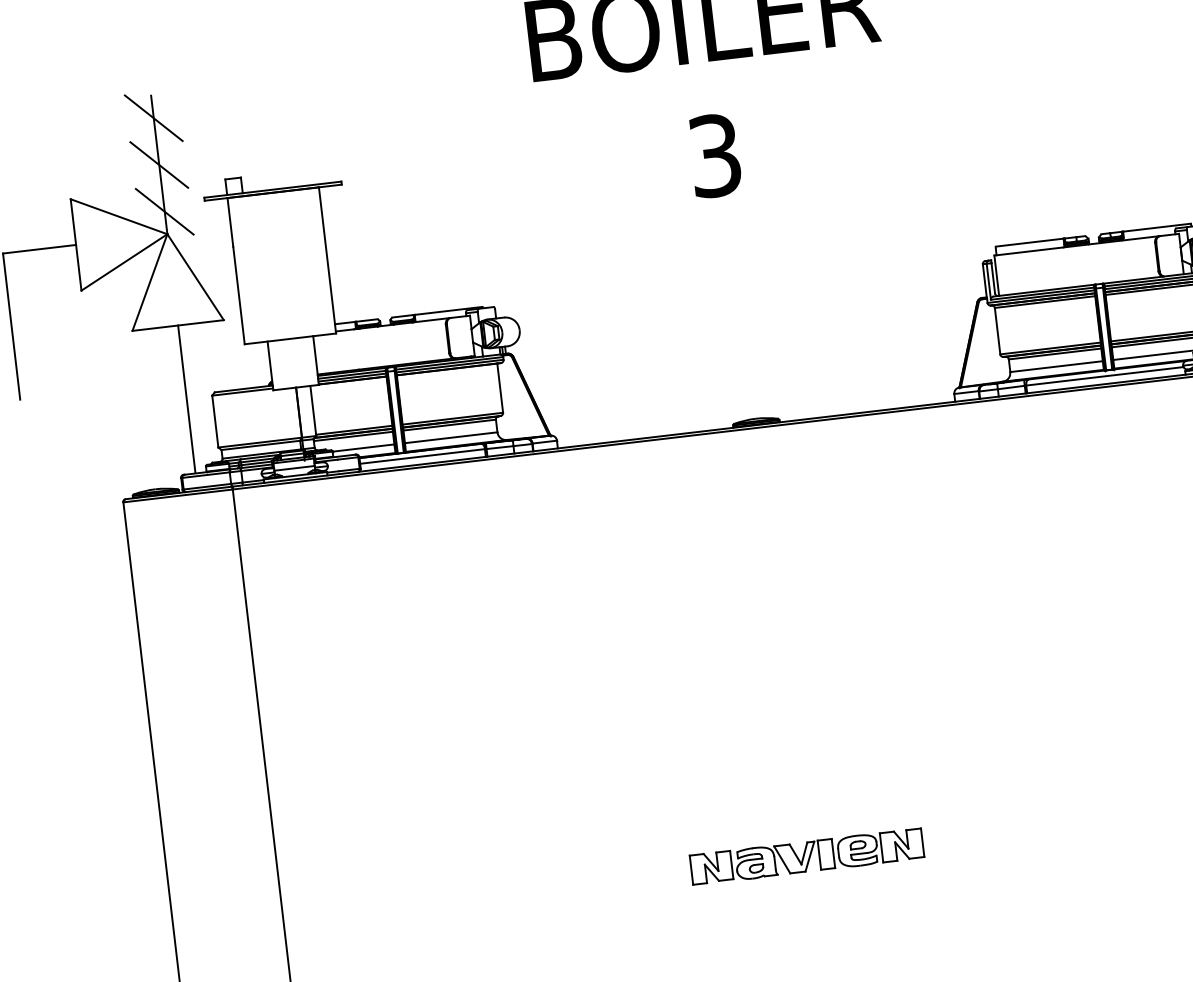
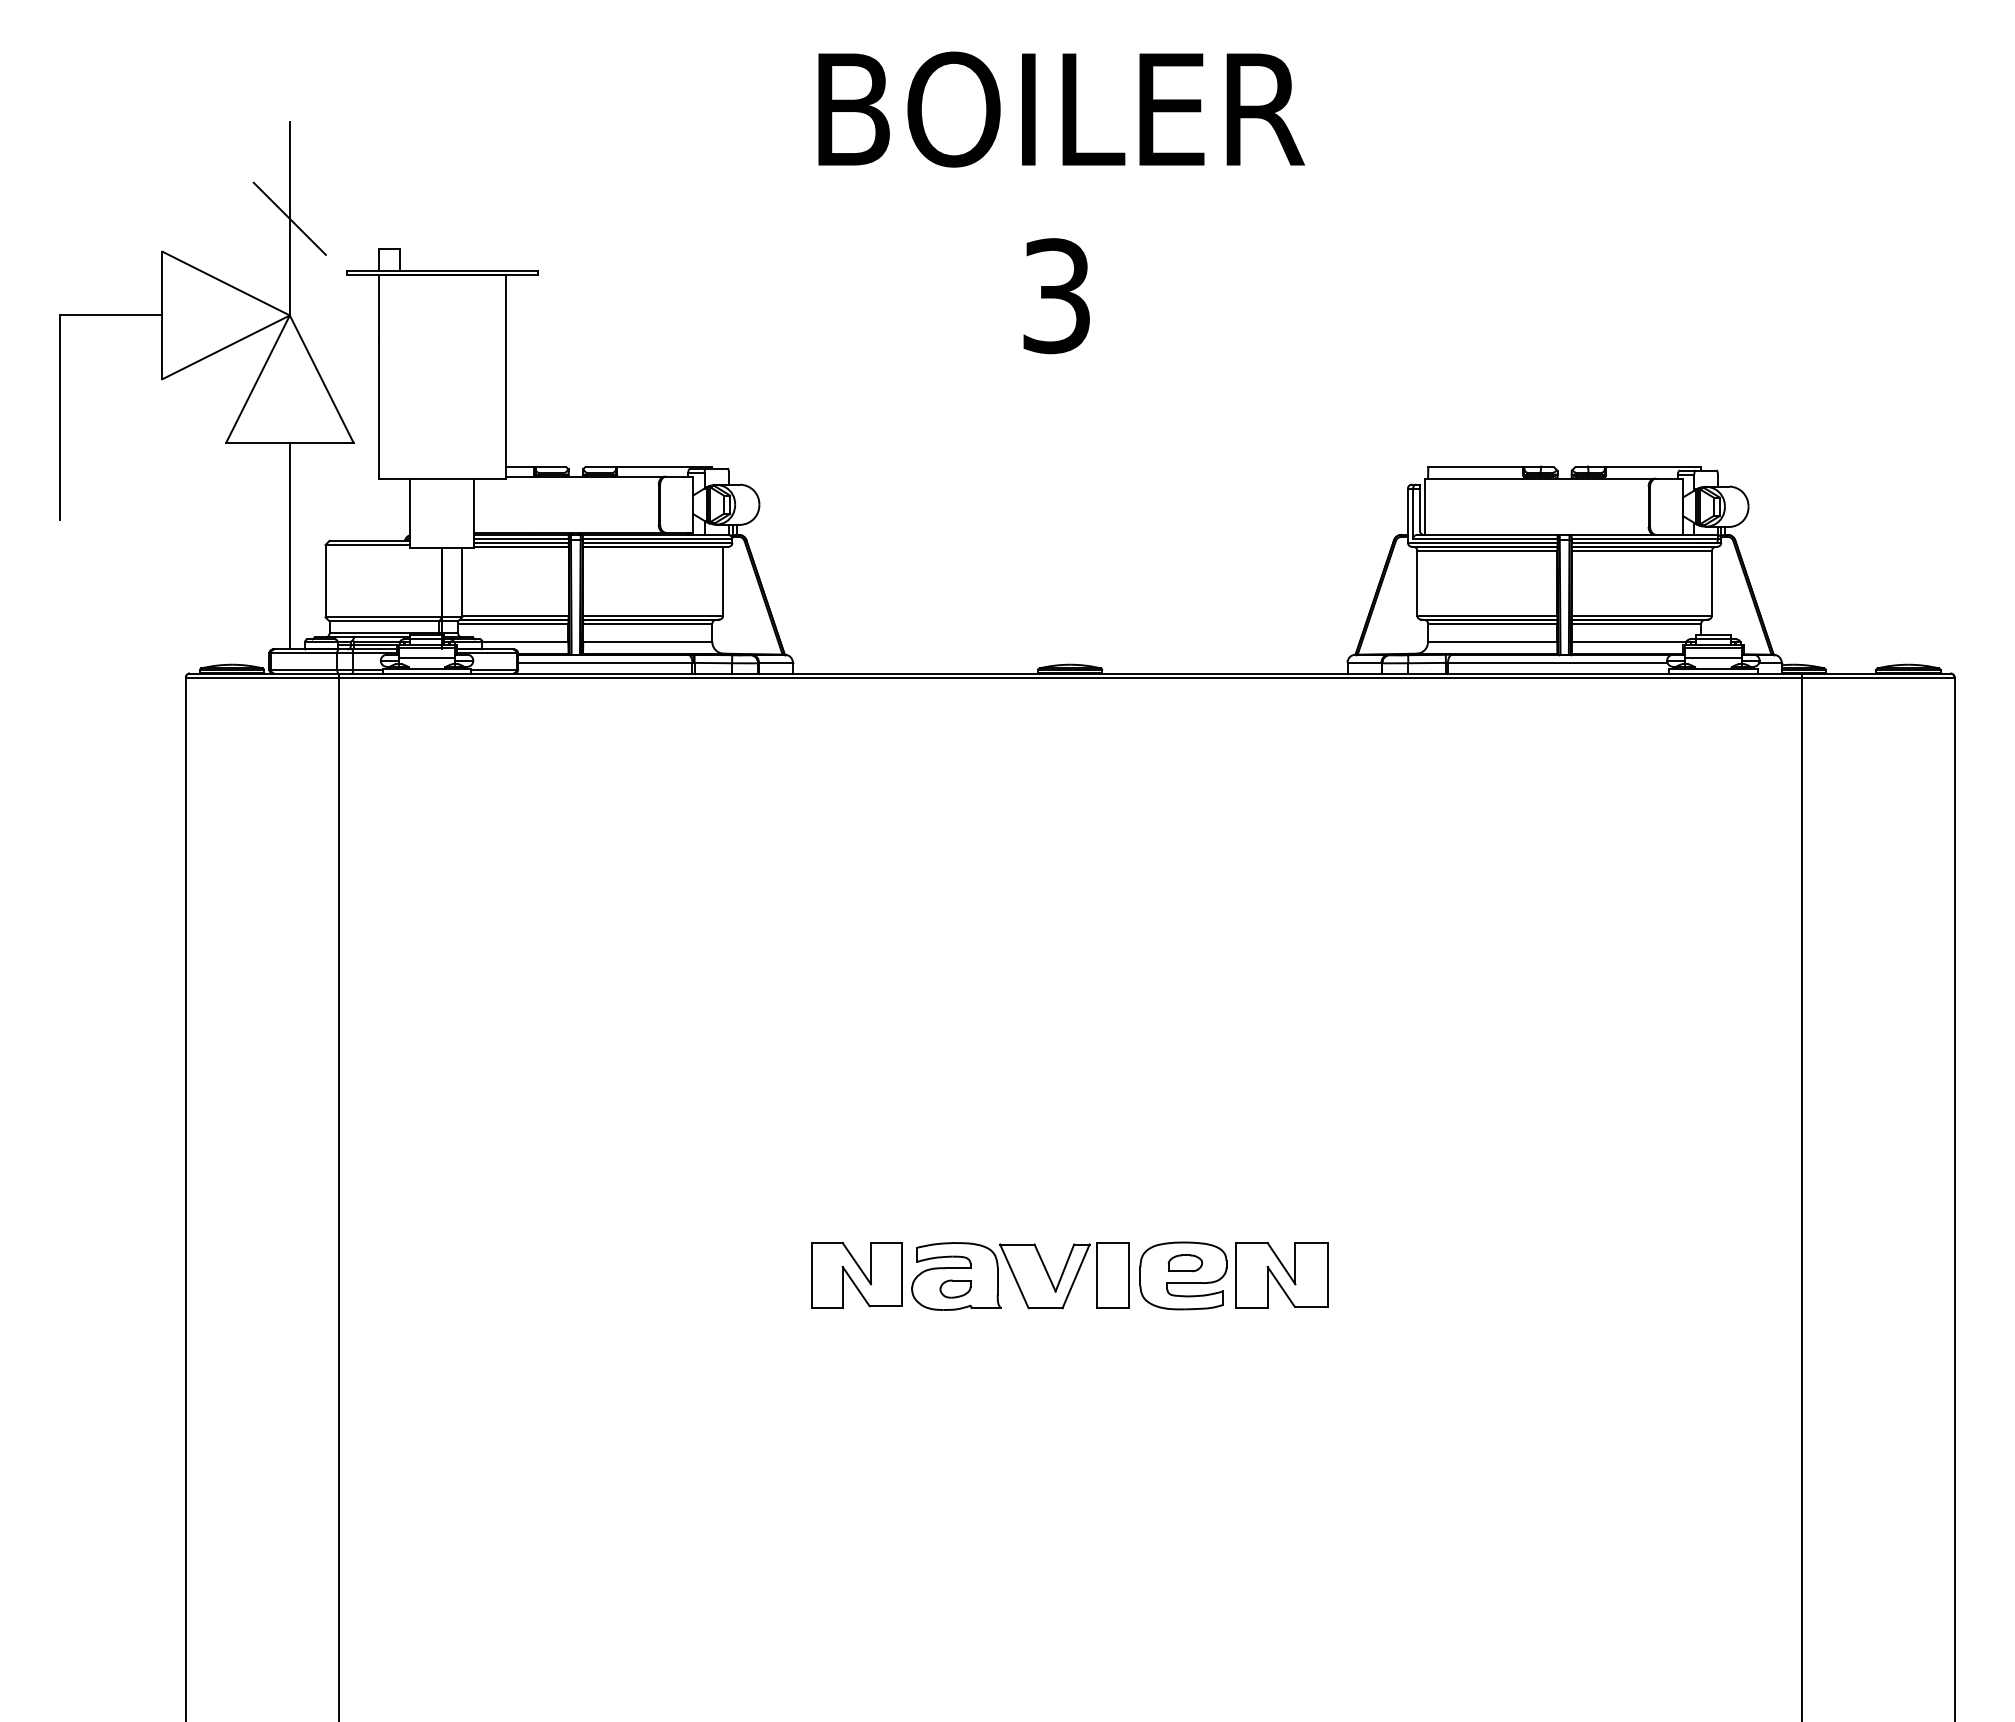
line: (153, 118) -> (289, 153), removed
line: (164, 212) -> (289, 284), removed
part: (806, 857) -> (1069, 1276), size x1.6

